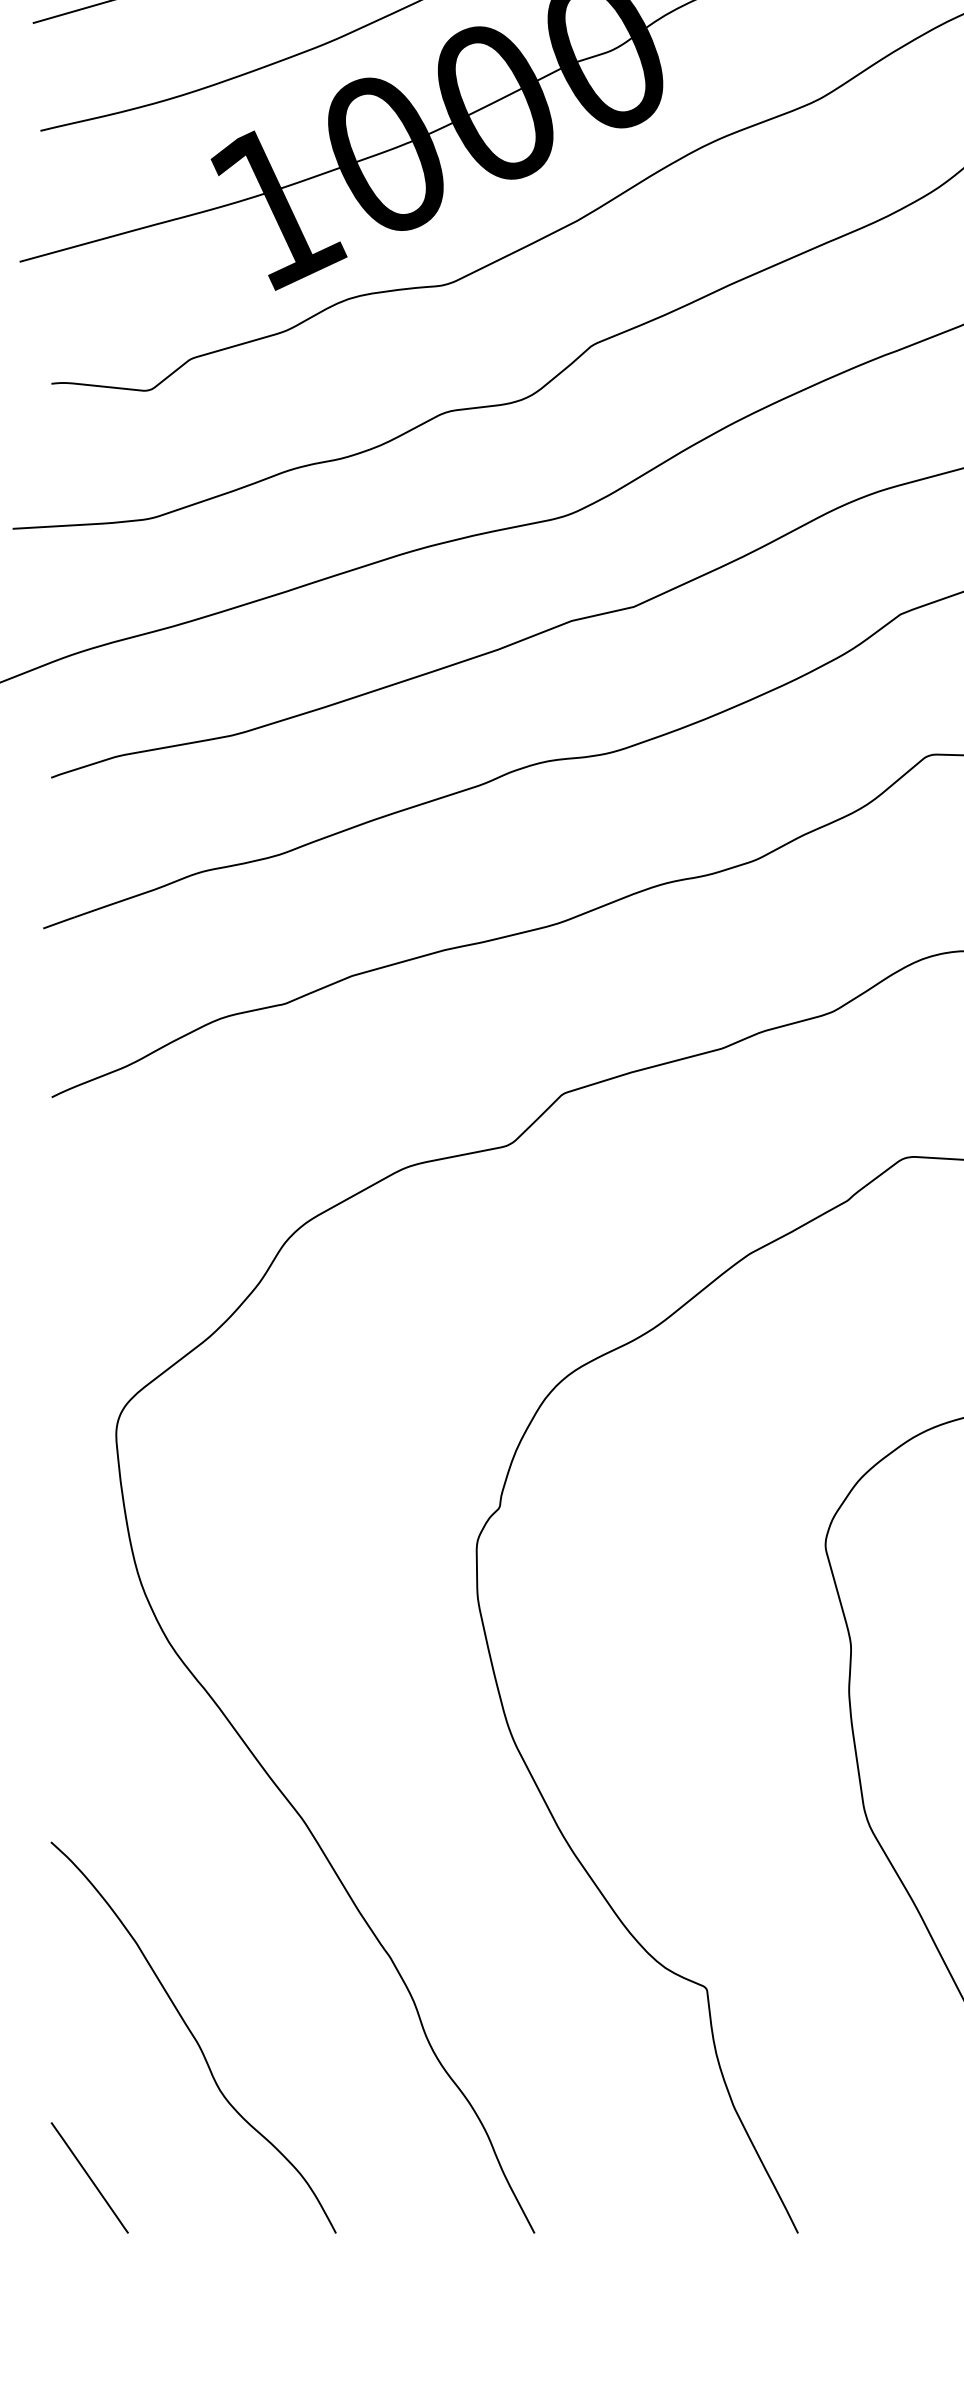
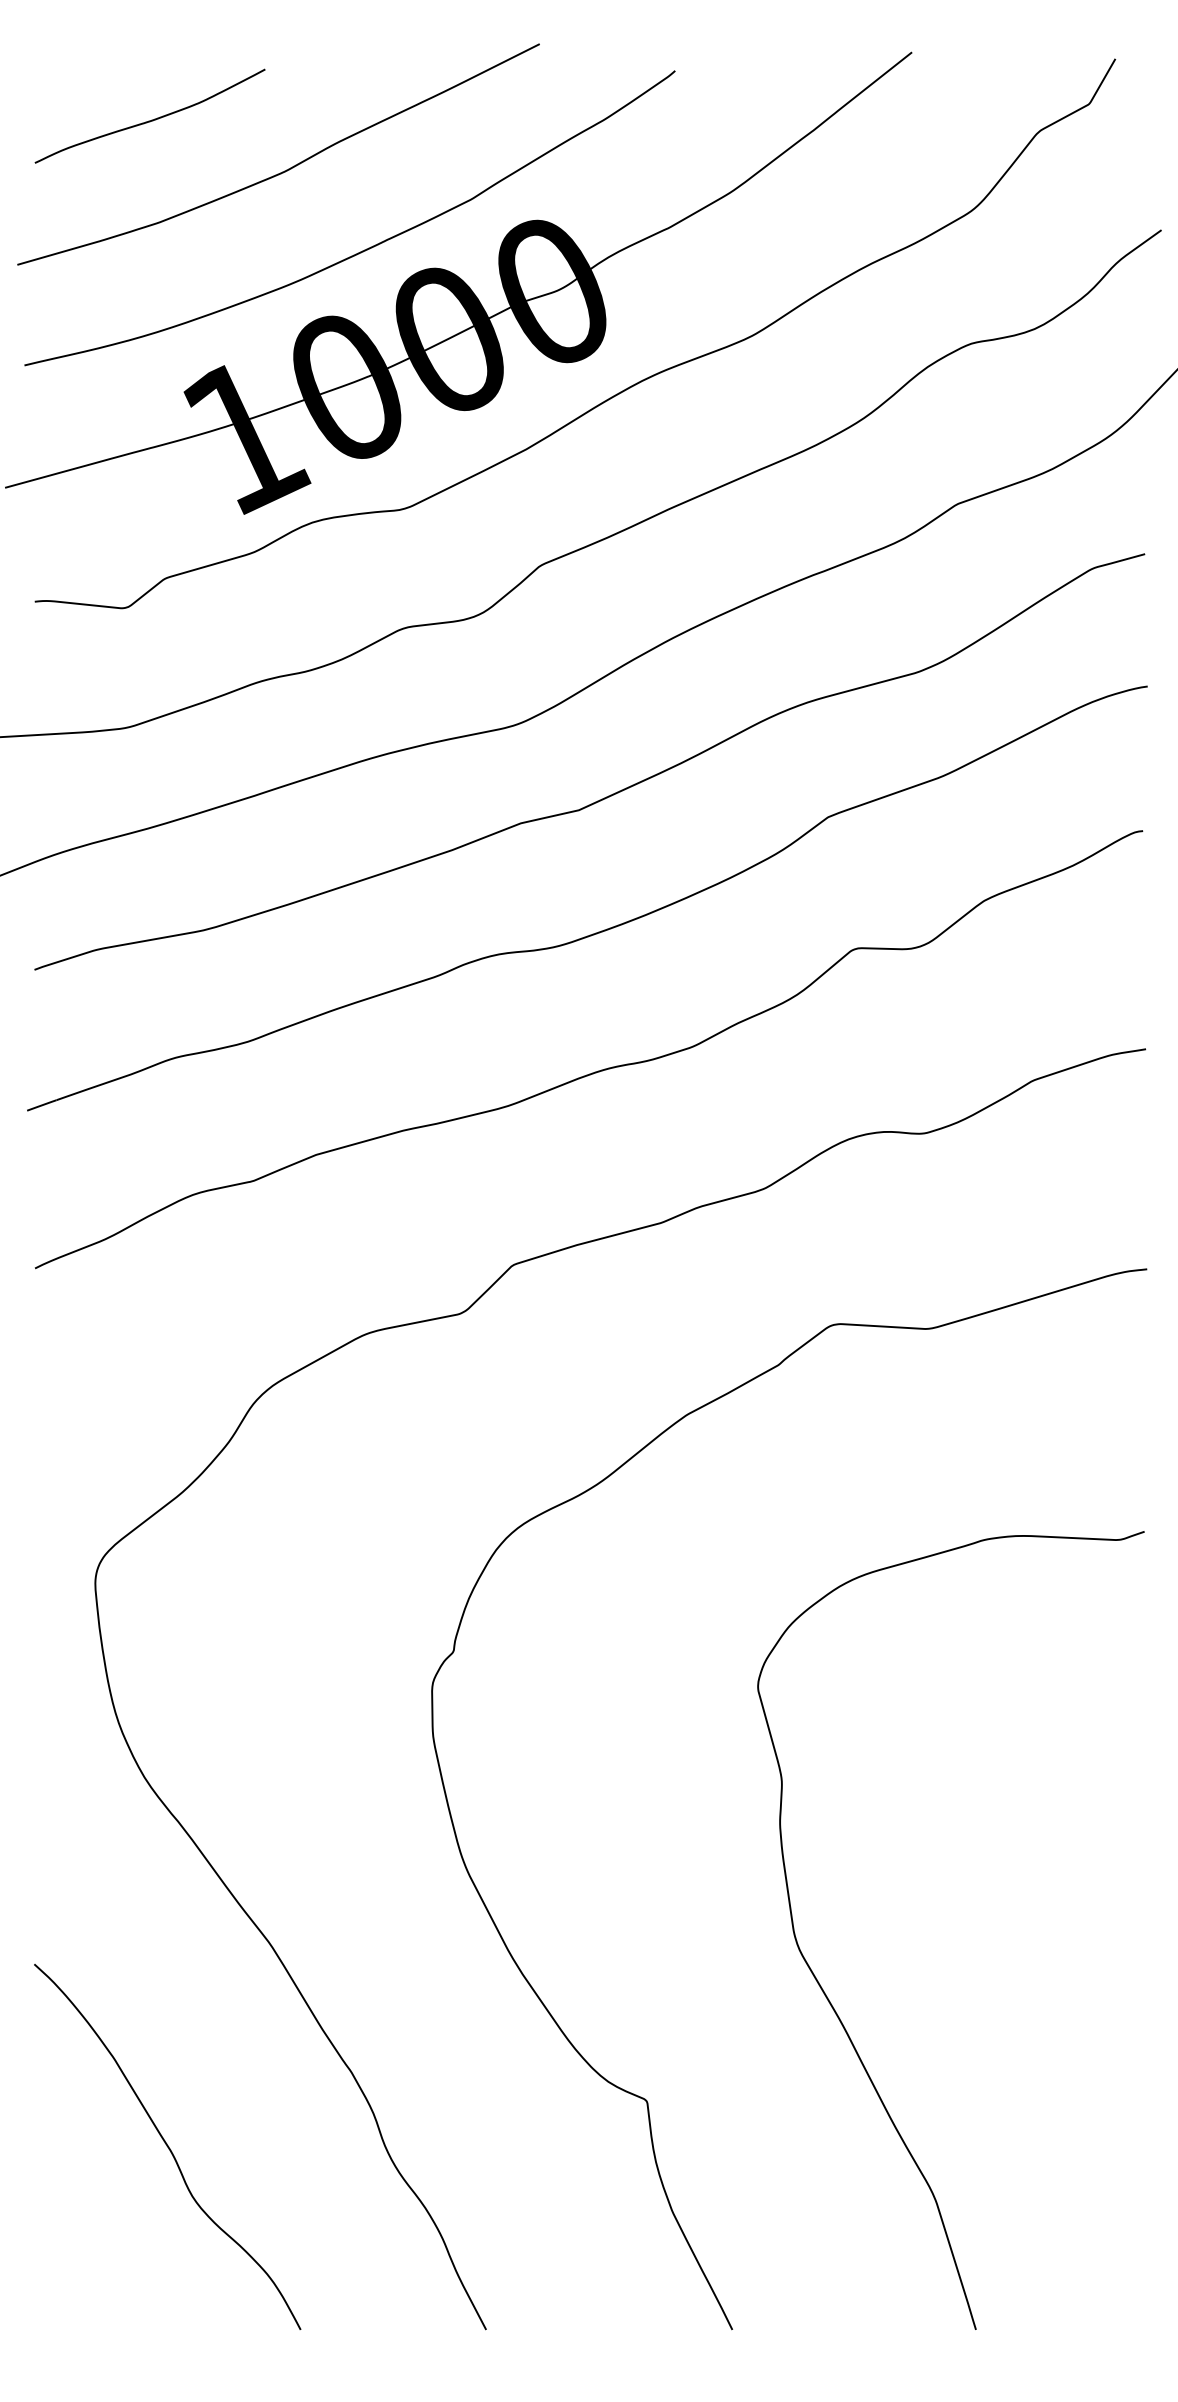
line: (89, 2177) -> (70, 2277), removed

